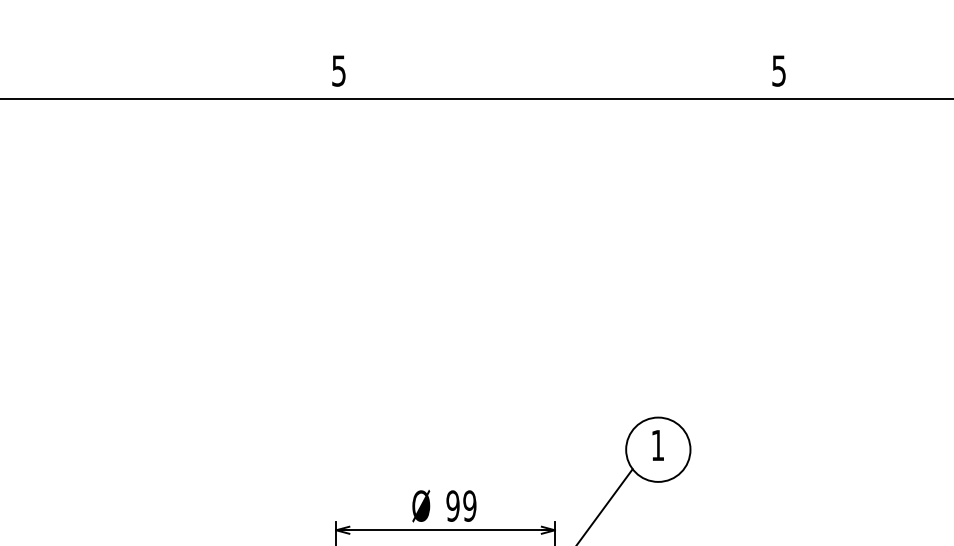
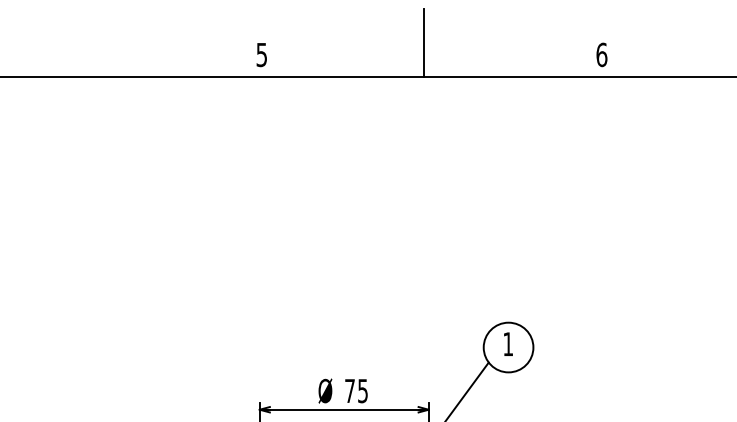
line: (548, 54) -> (423, 42), added
text: (778, 70) -> (601, 54), 5 -> 6
text: (461, 505) -> (356, 390), 99 -> 75

